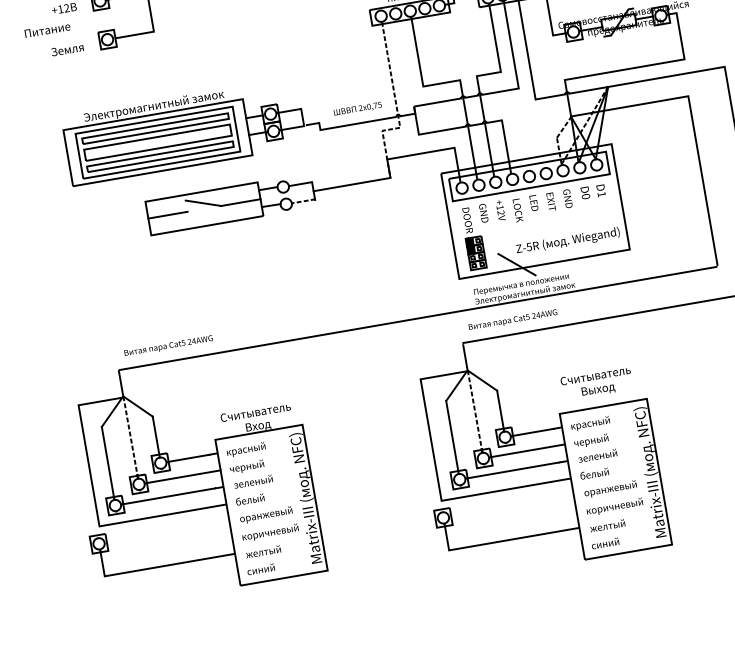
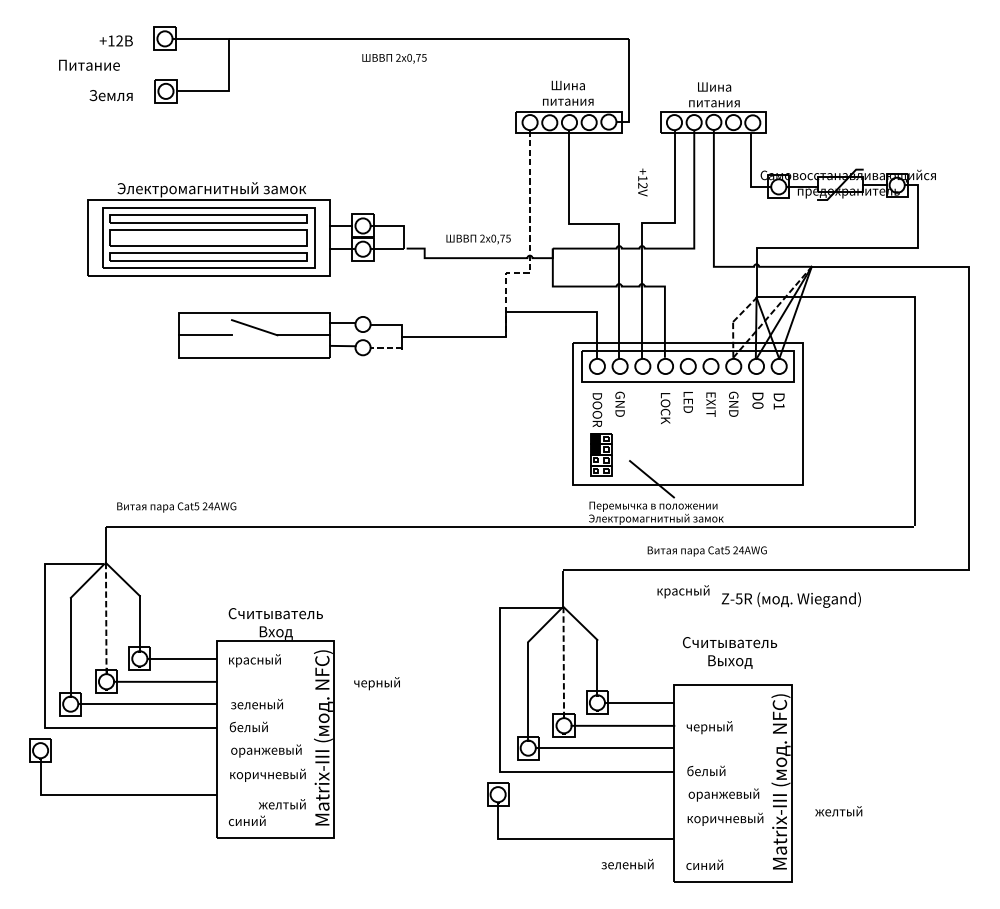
text: (500, 210) -> (642, 182), moved
text: (567, 240) -> (790, 599), moved
text: (512, 320) -> (706, 551), moved
text: (590, 423) -> (683, 591), moved
text: (597, 456) -> (627, 864), moved
text: (246, 467) -> (376, 683), moved
text: (607, 526) -> (838, 811), moved
text: (263, 551) -> (282, 804), moved

